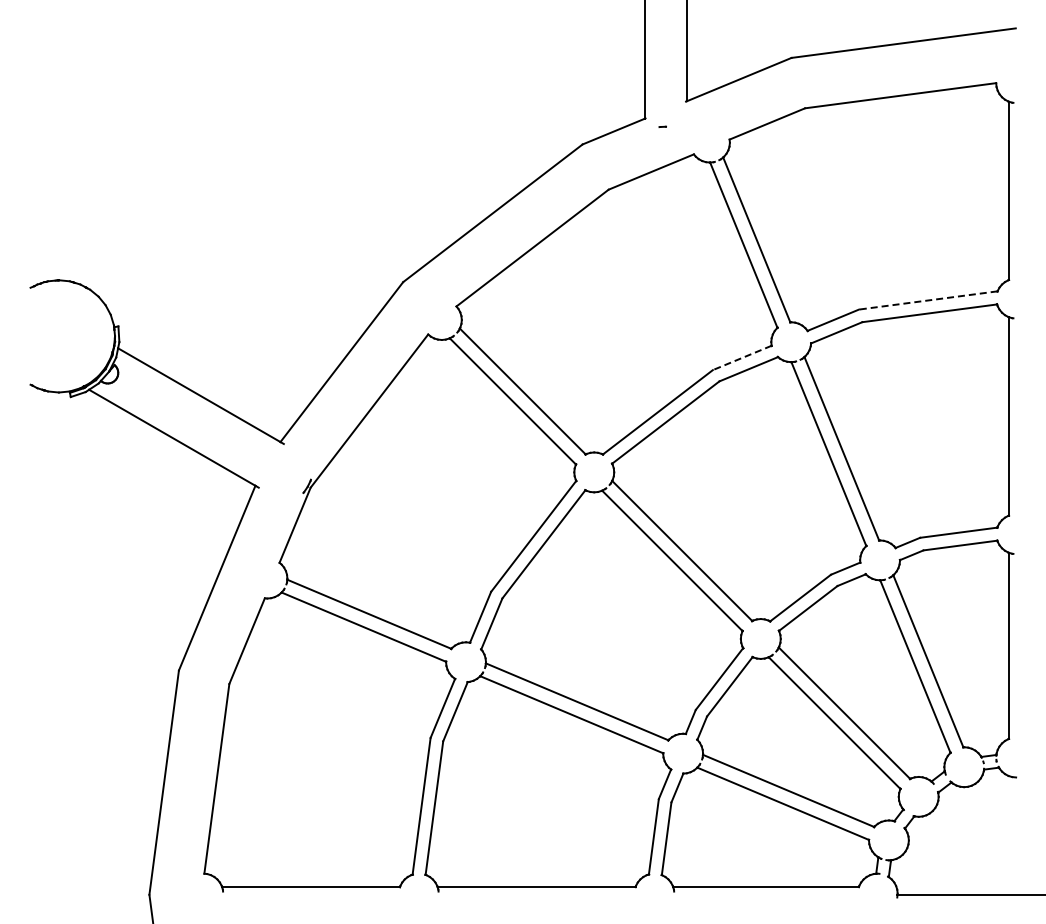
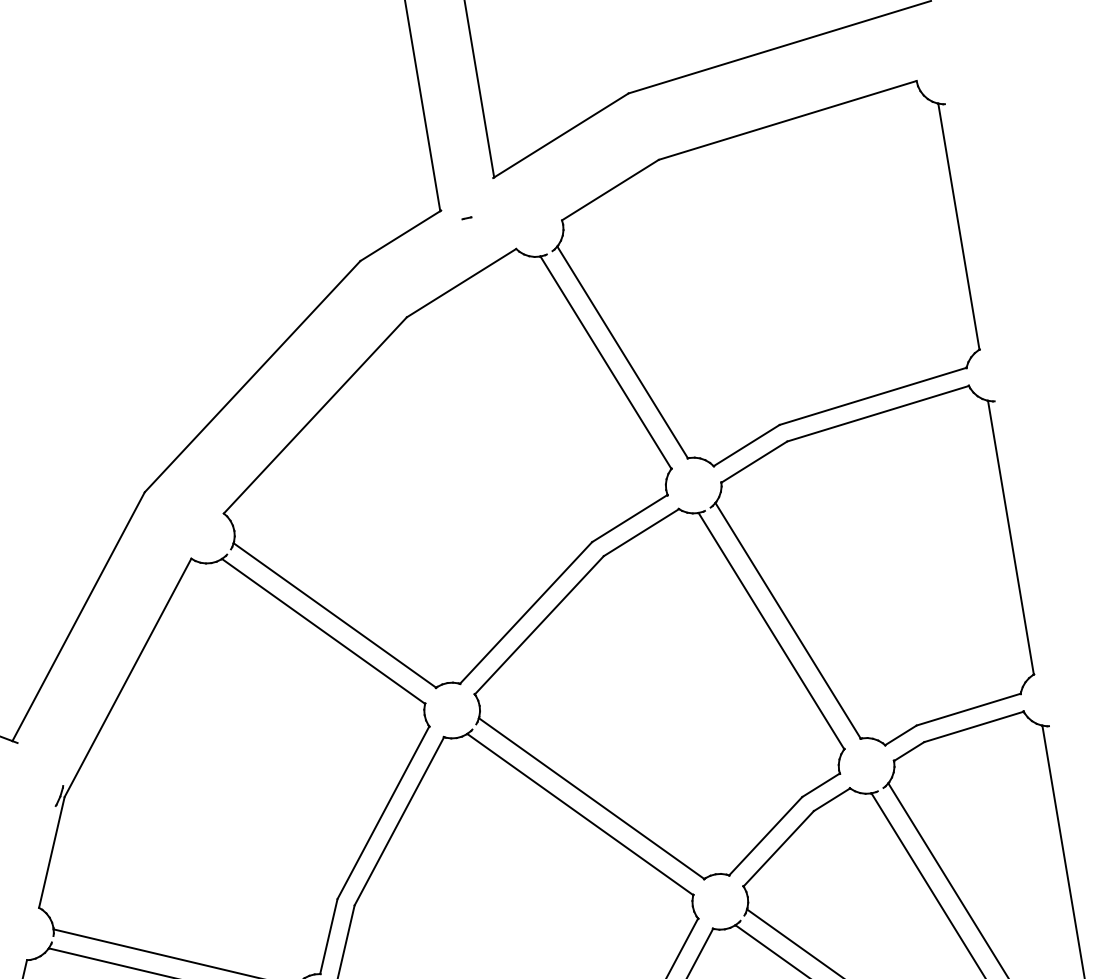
line: (928, 300) -> (873, 396), dashed -> solid
line: (742, 357) -> (630, 517), dashed -> solid

